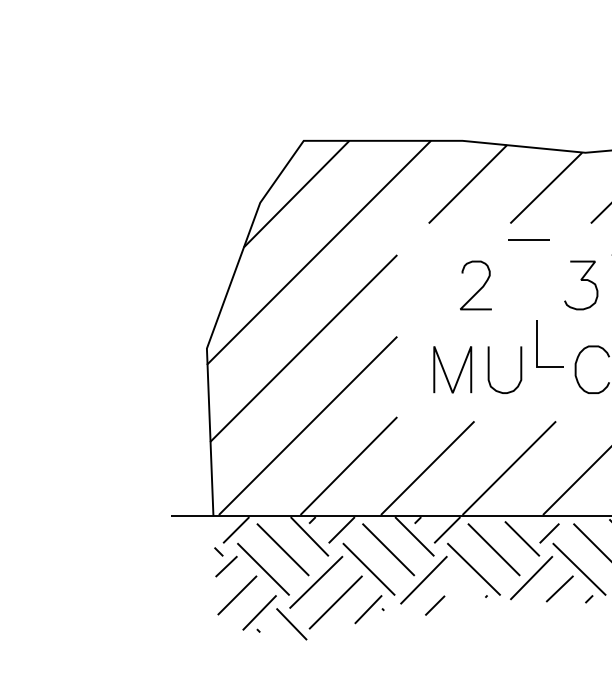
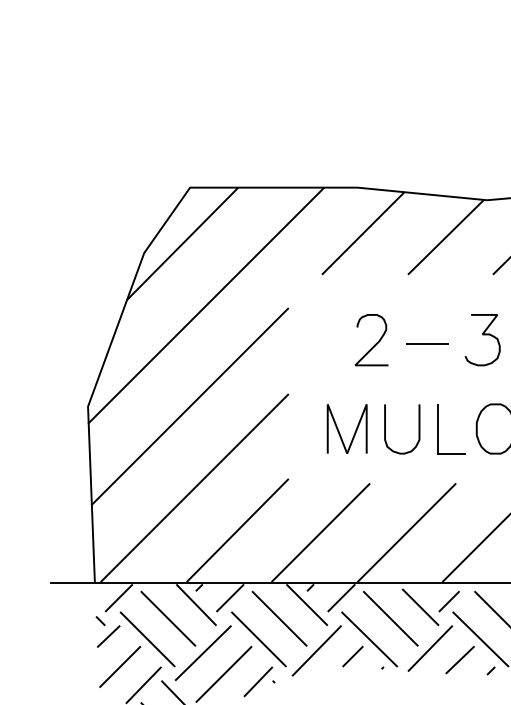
line: (528, 239) -> (427, 343), moved
line: (537, 343) -> (438, 428), moved
line: (435, 605) -> (353, 656), moved

